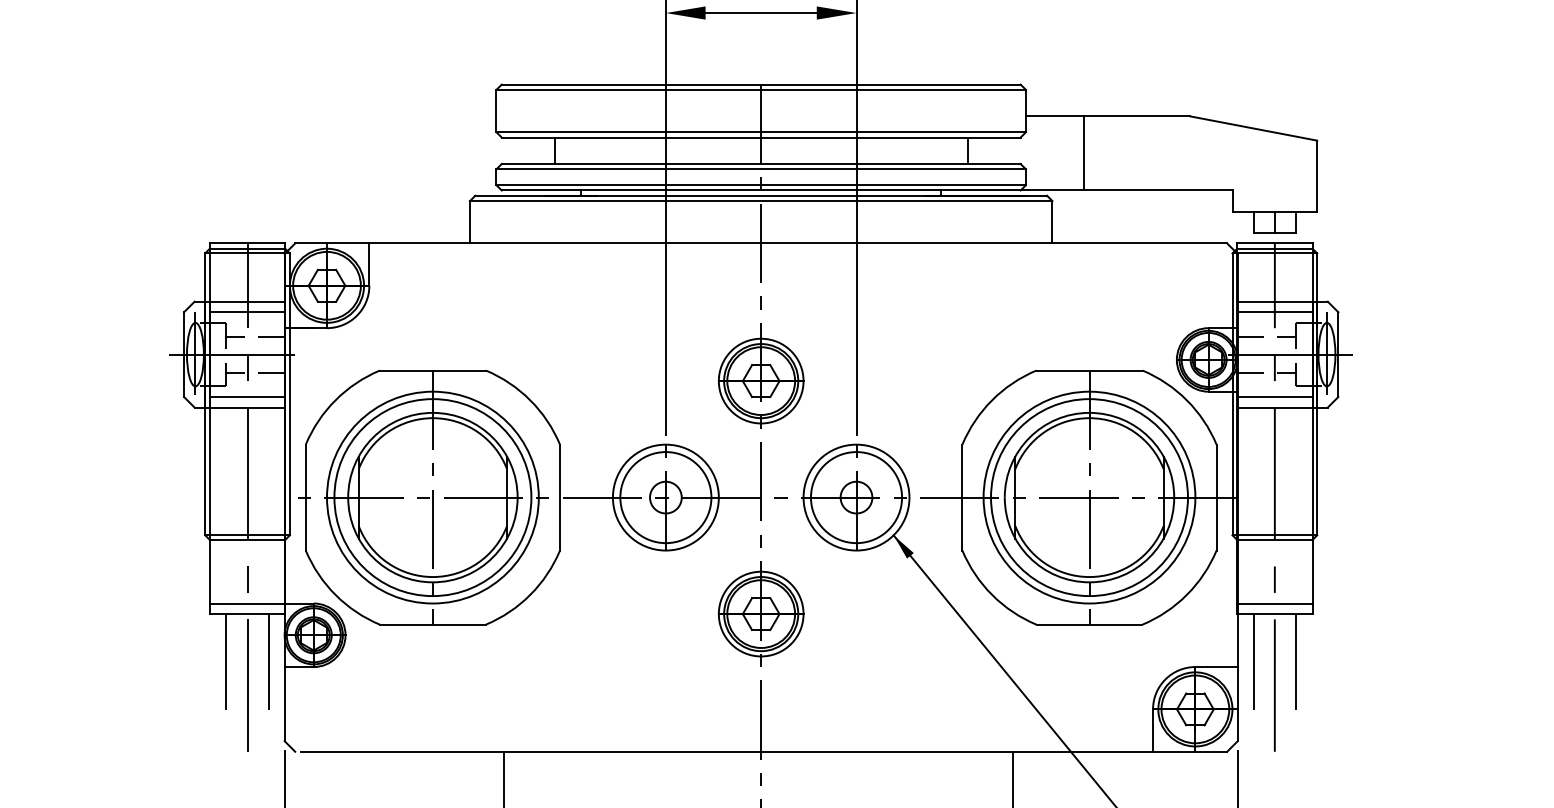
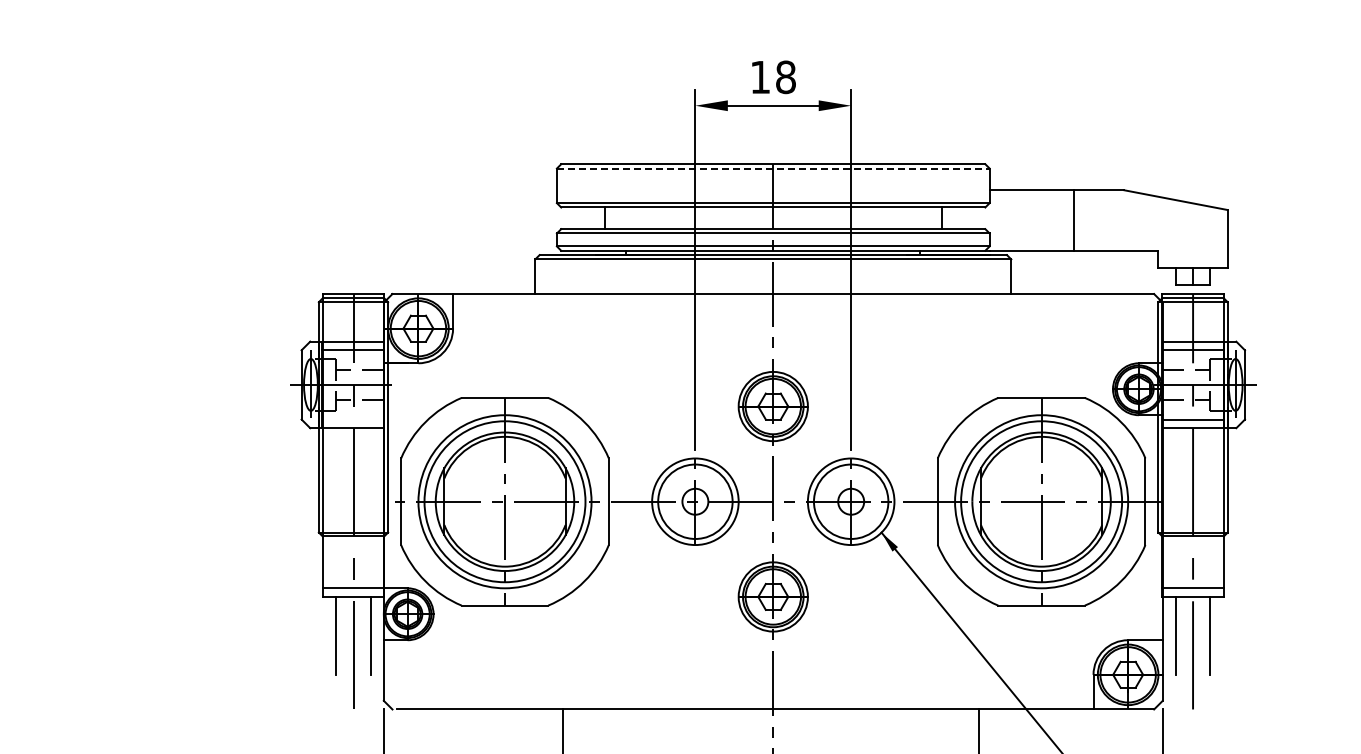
line: (761, 89) -> (773, 168), solid -> dashed
line: (1084, 153) -> (1074, 220), moved
line: (246, 396) -> (352, 419), removed

